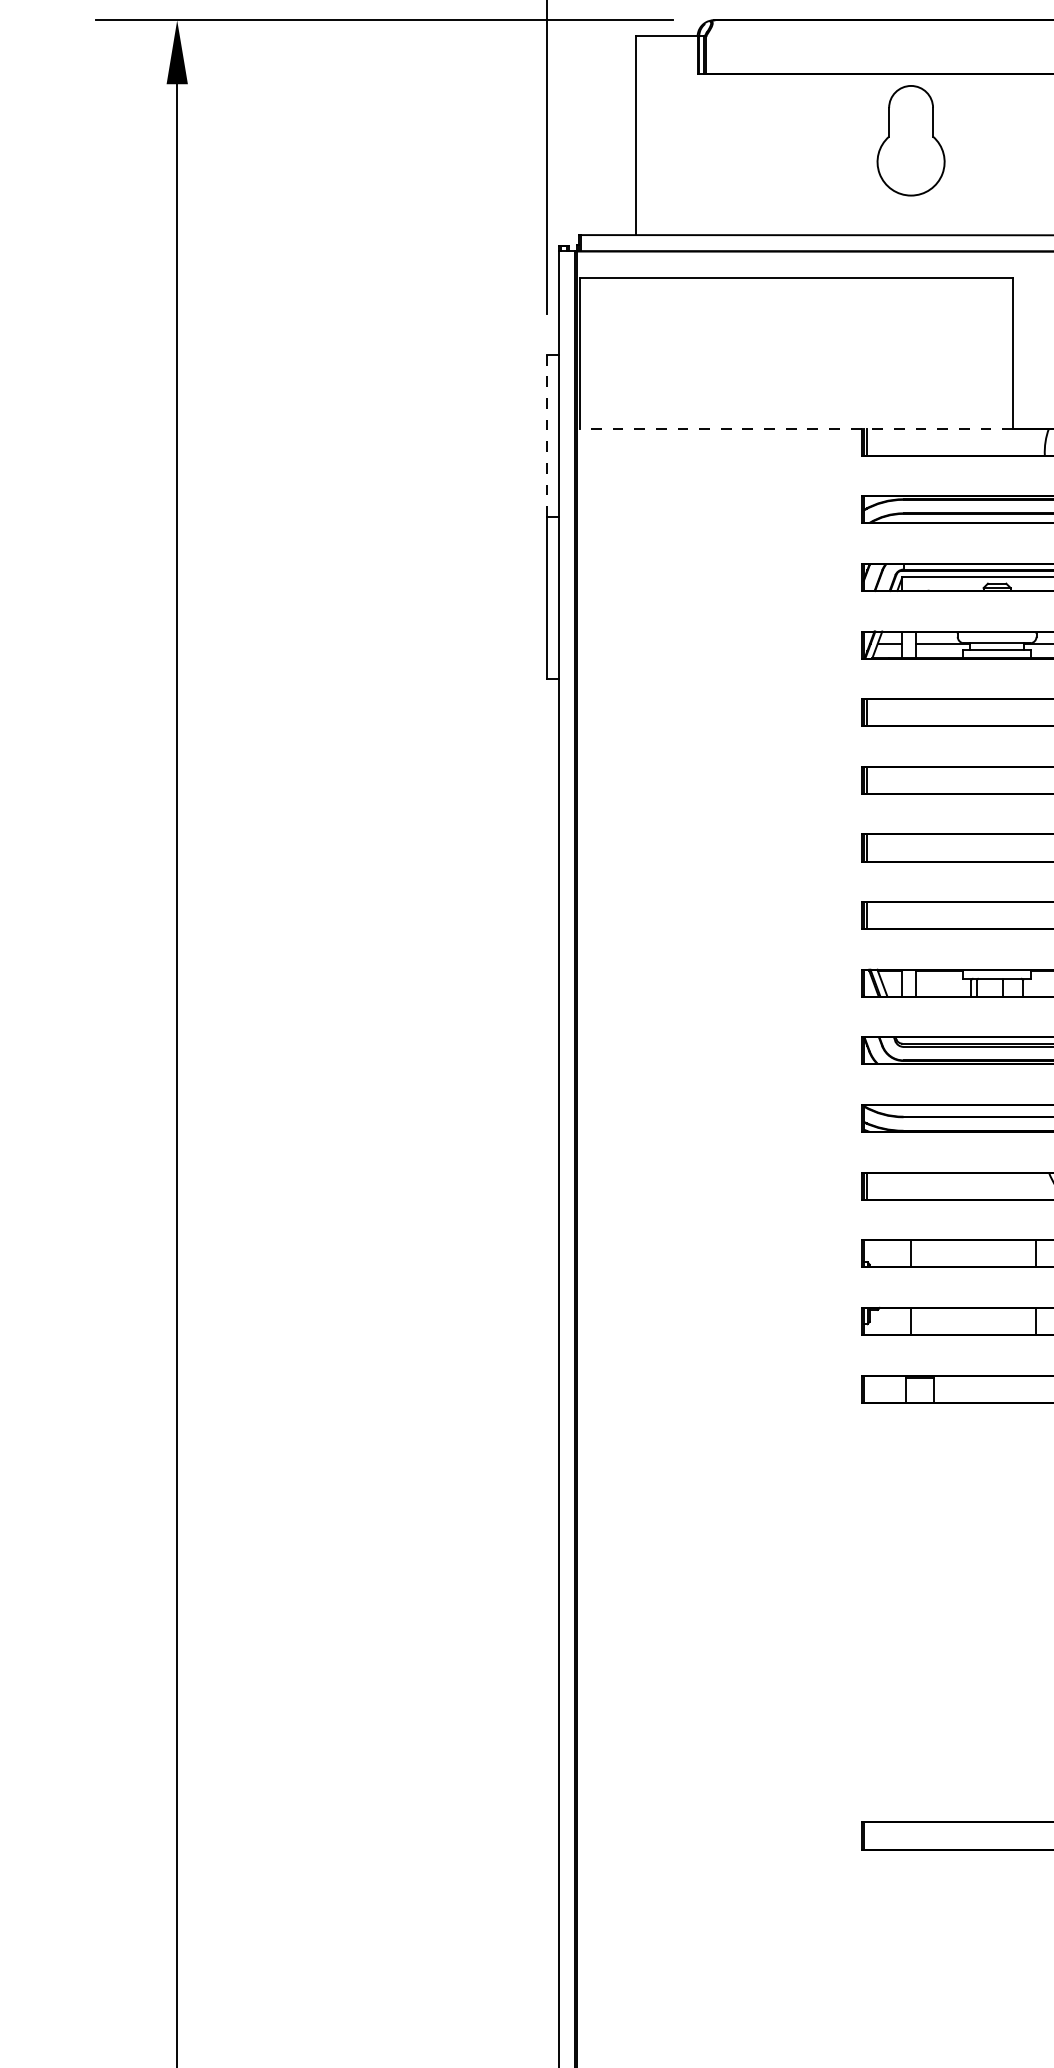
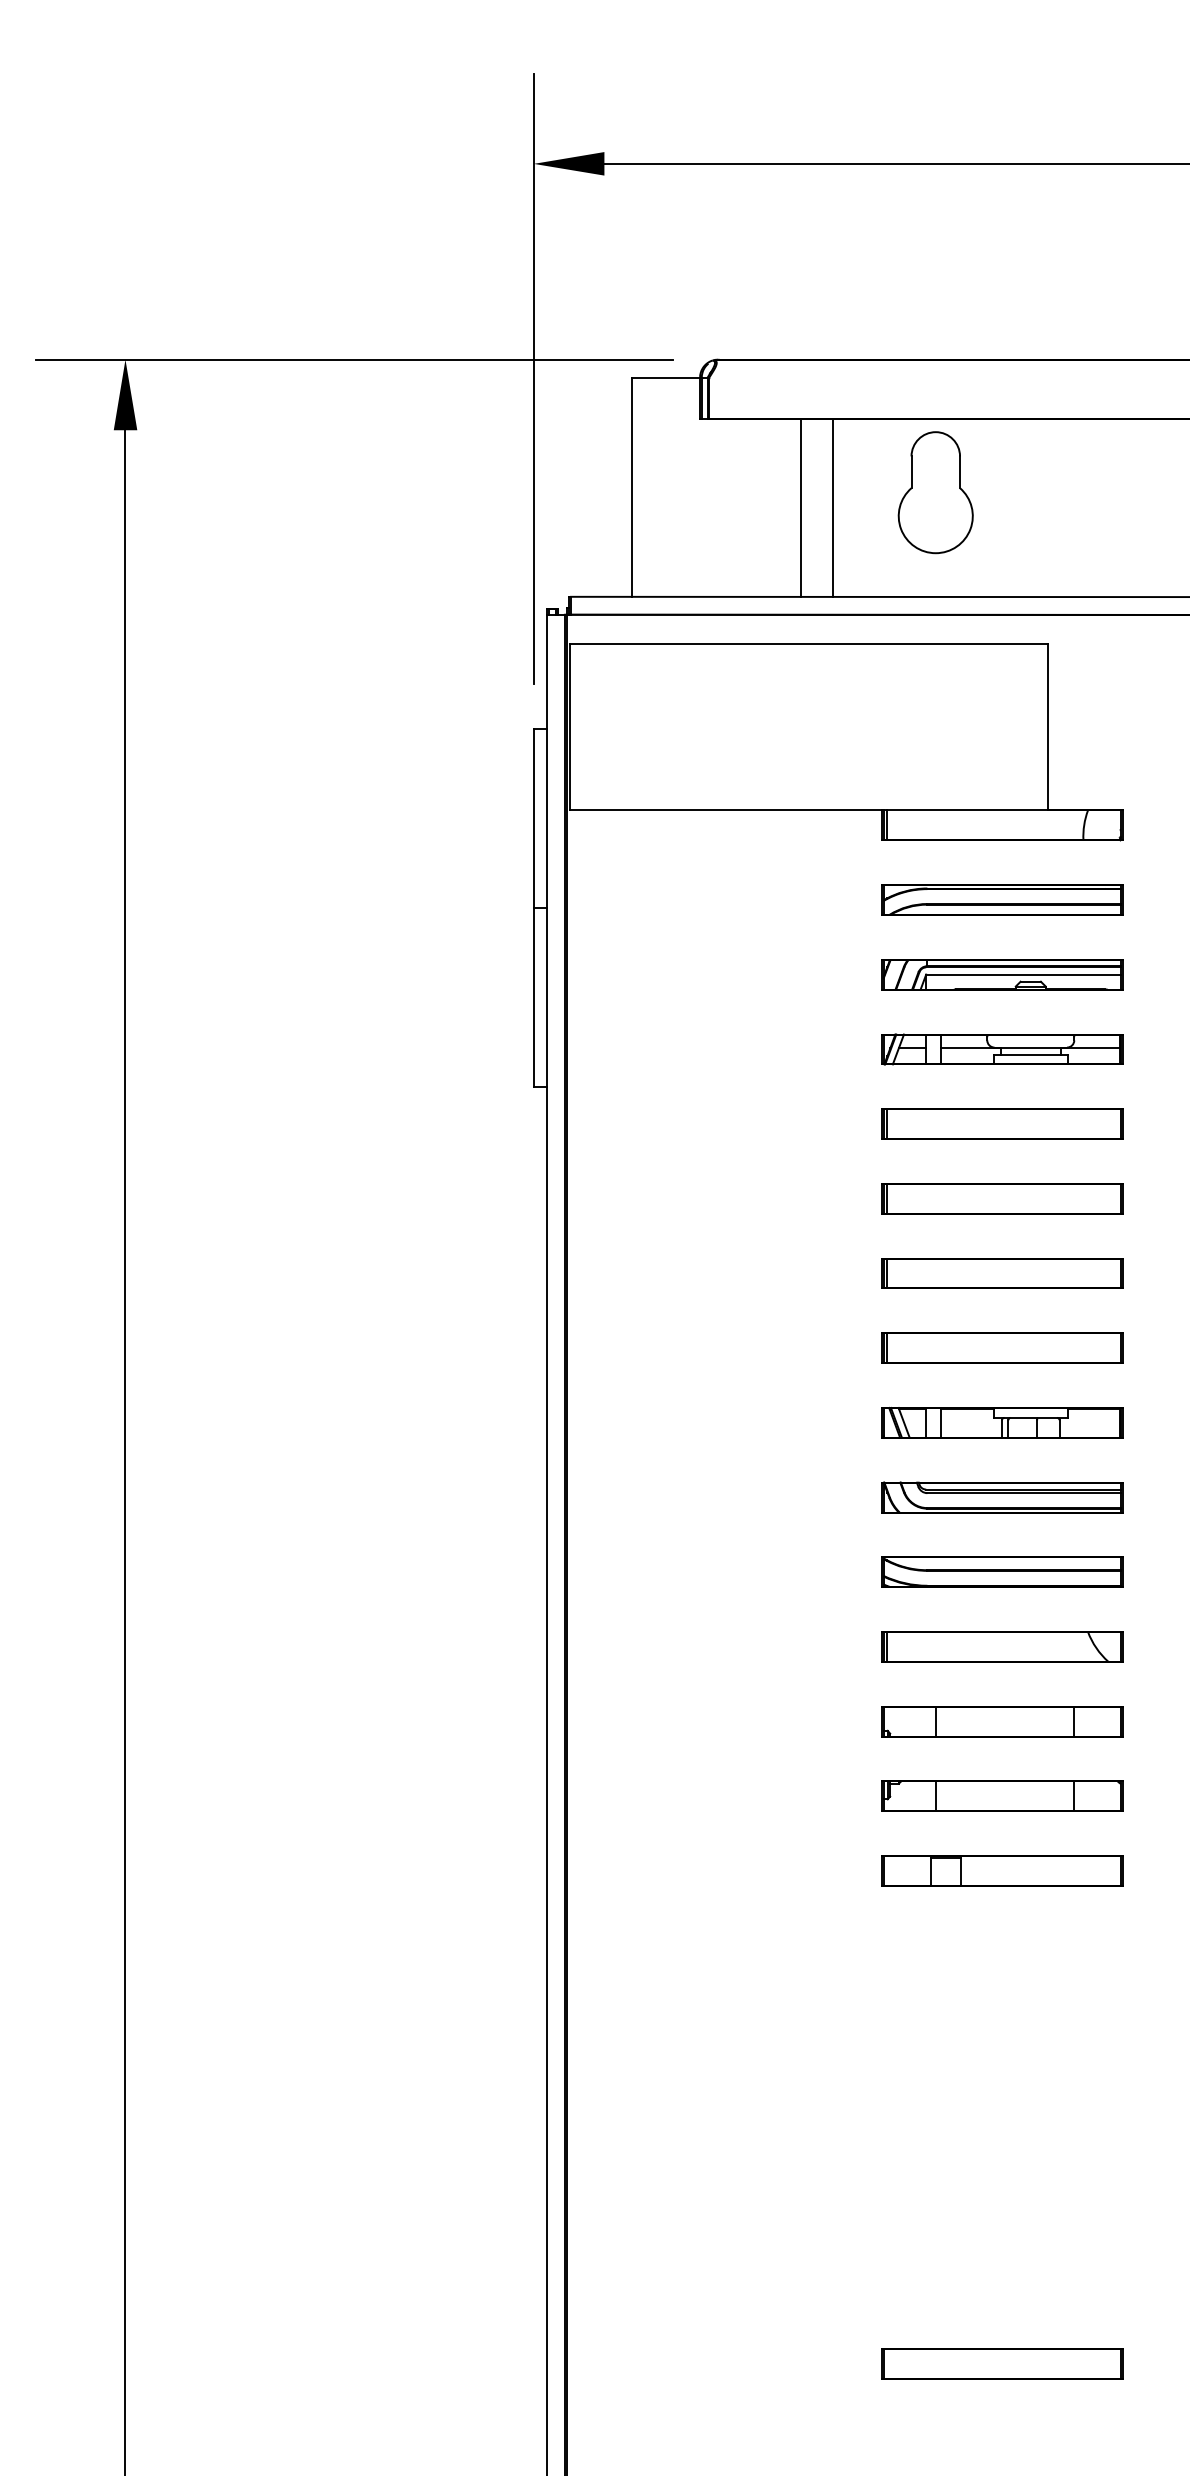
line: (789, 154) -> (801, 507), added
line: (817, 154) -> (832, 507), added
line: (796, 428) -> (809, 810), dashed -> solid
line: (546, 435) -> (533, 818), dashed -> solid

